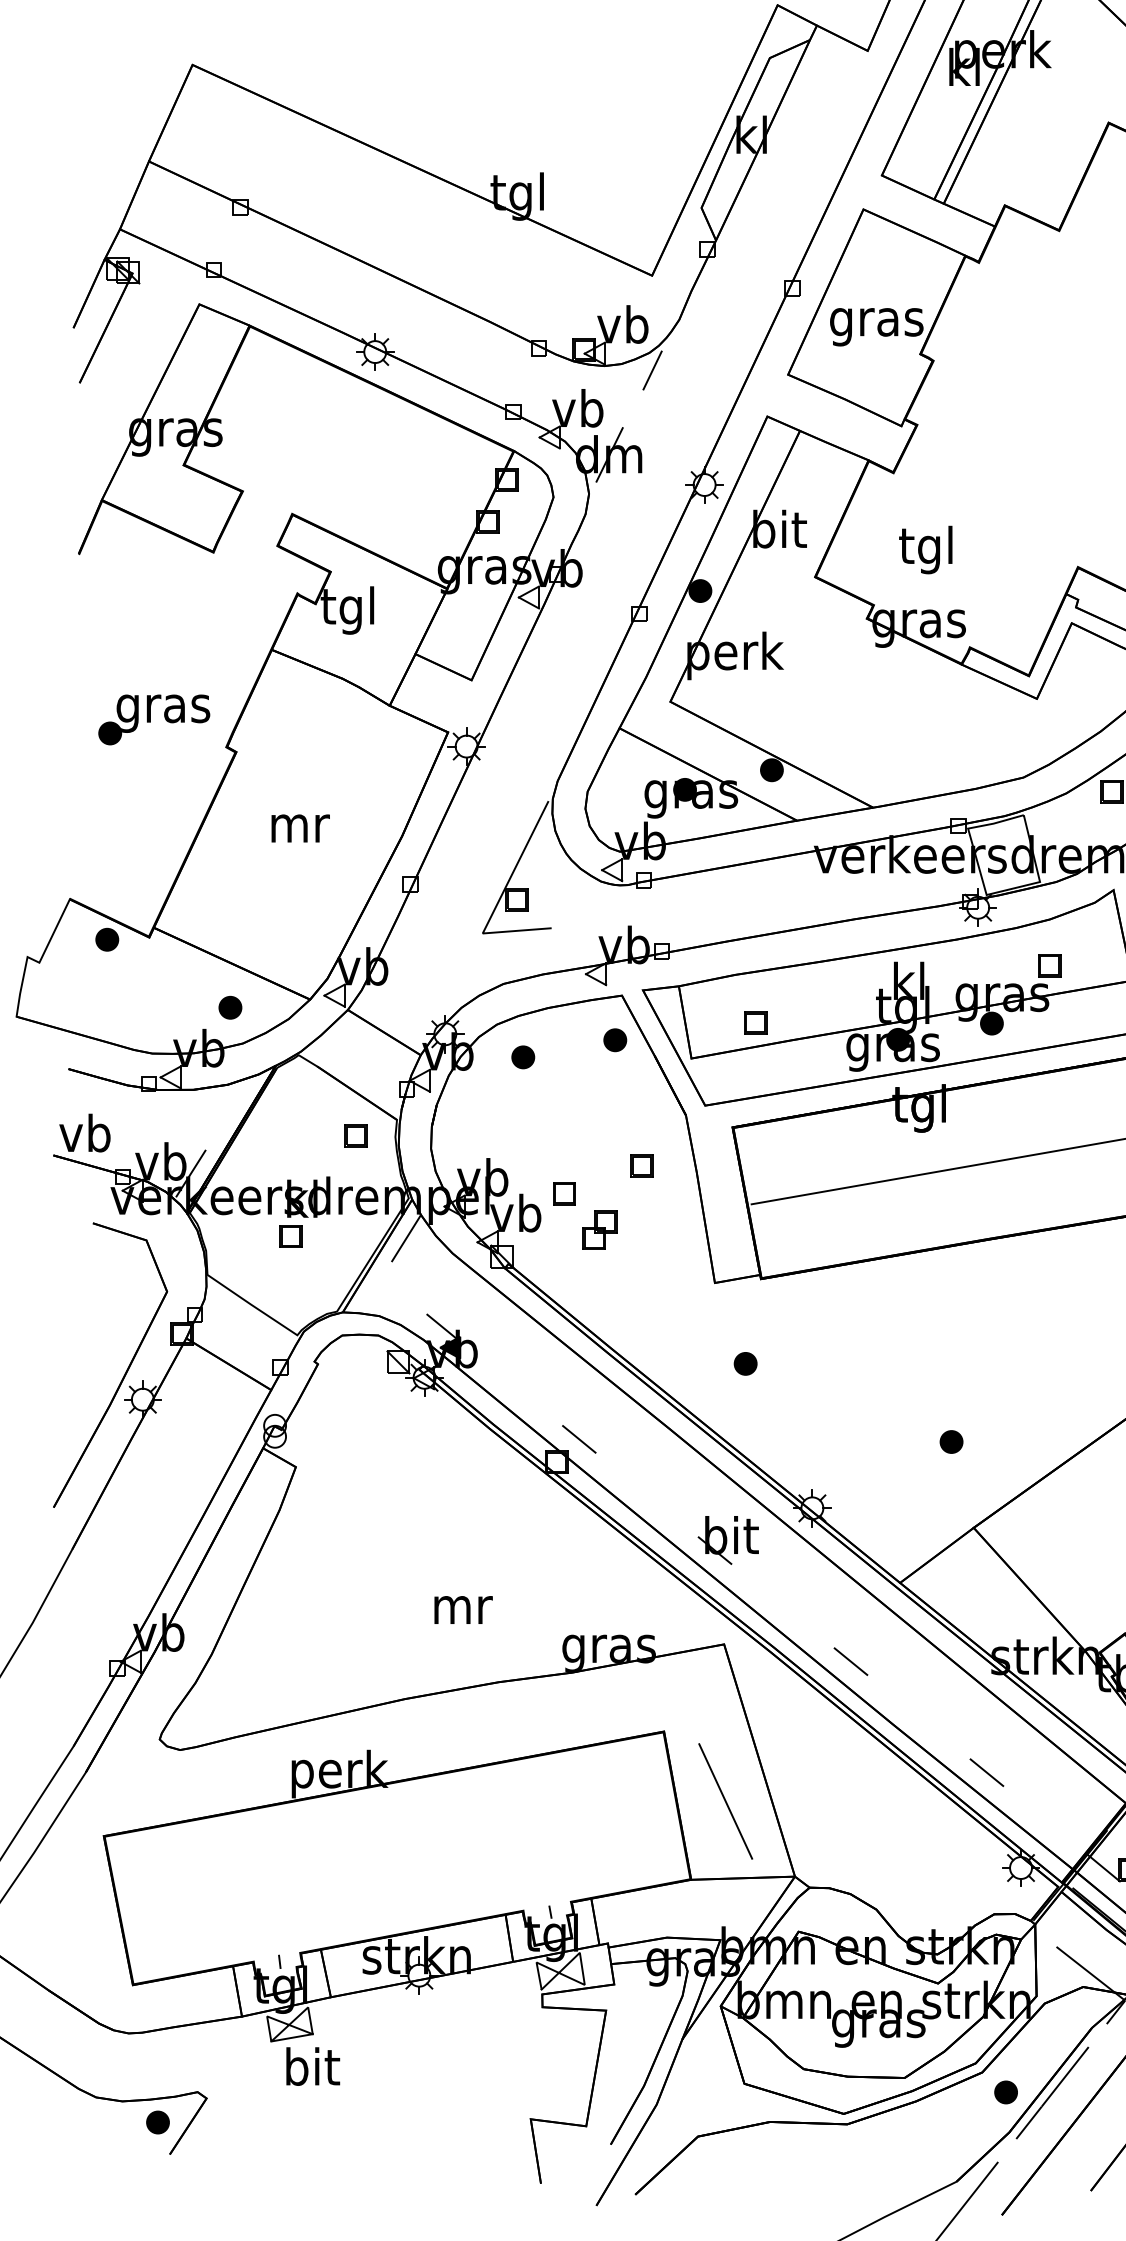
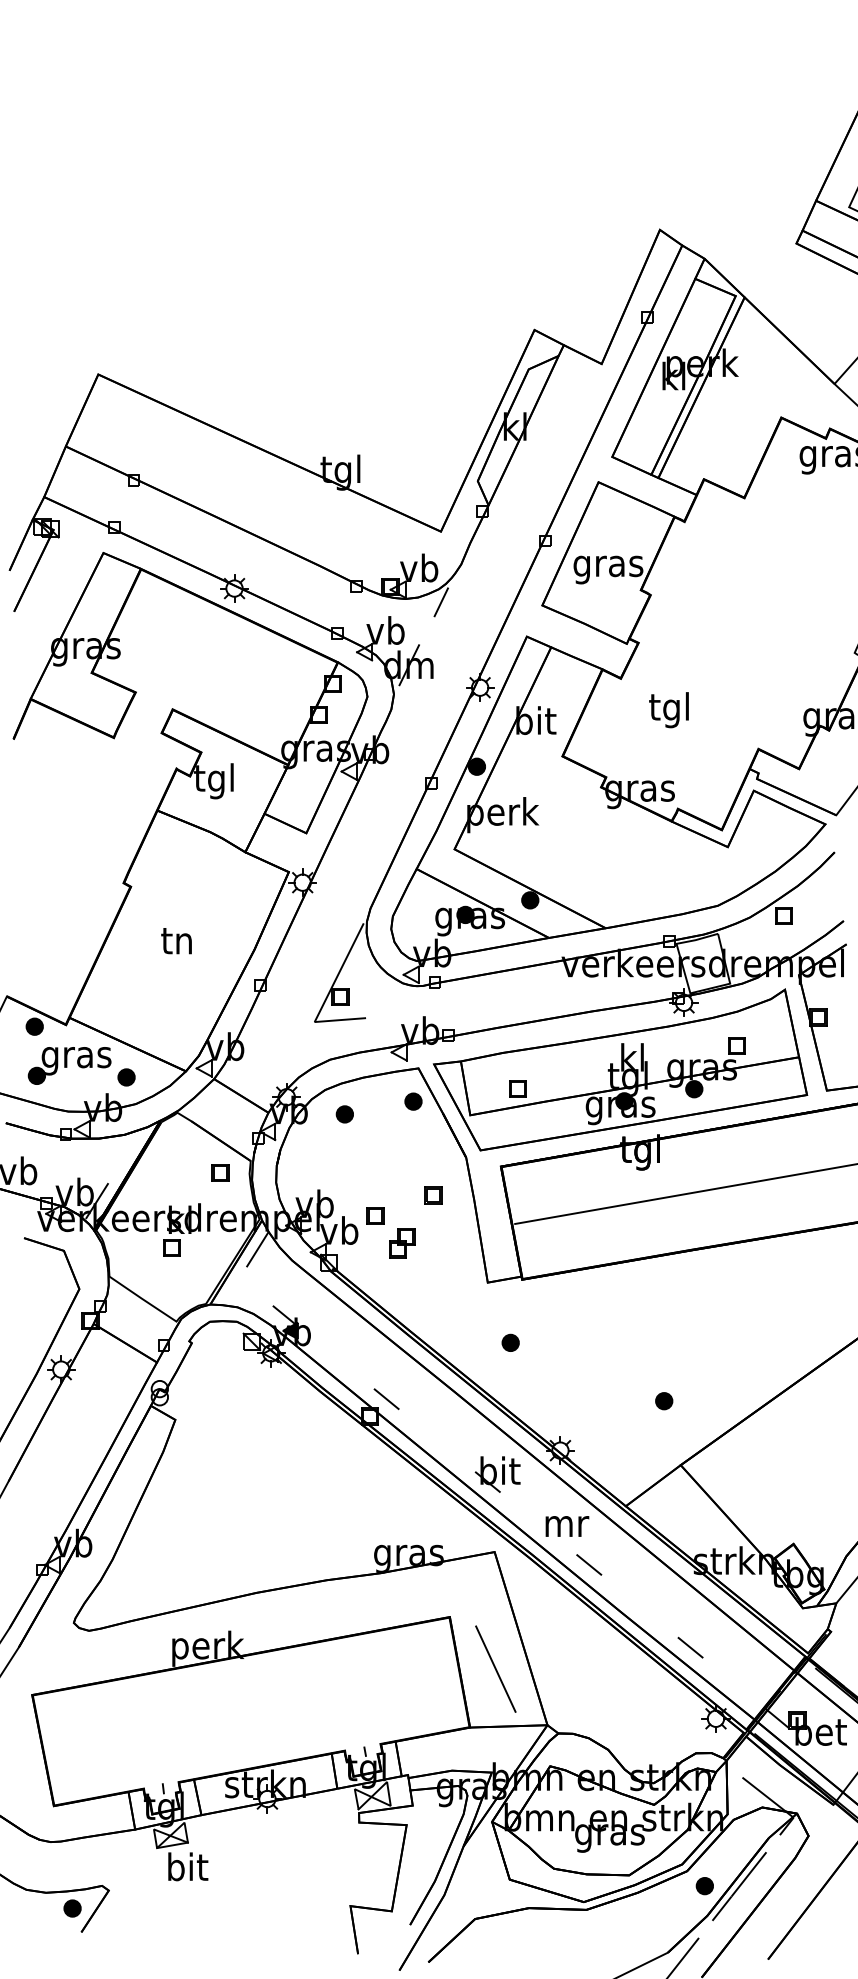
text: (925, 550) -> (668, 710), moved
part: (153, 719) -> (69, 1065), moved
text: (300, 825) -> (178, 941), mr -> tn
text: (463, 1610) -> (567, 1526), moved

